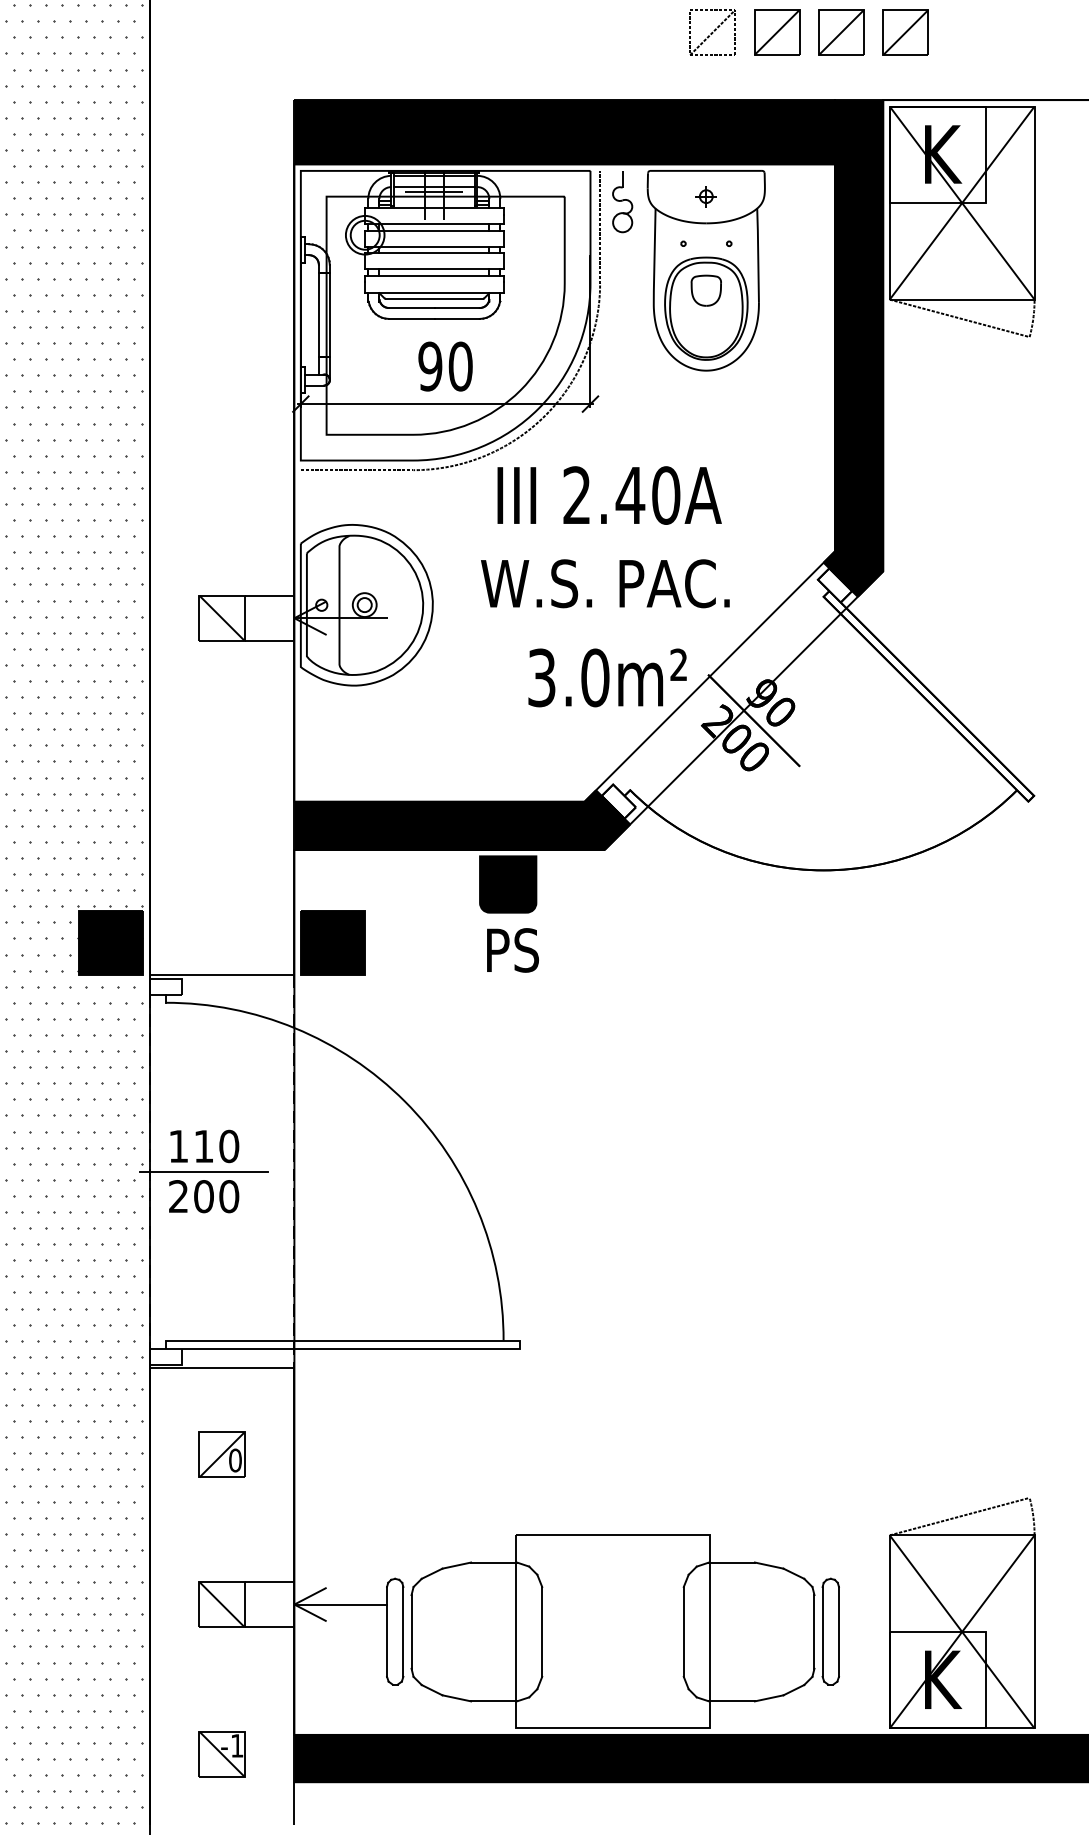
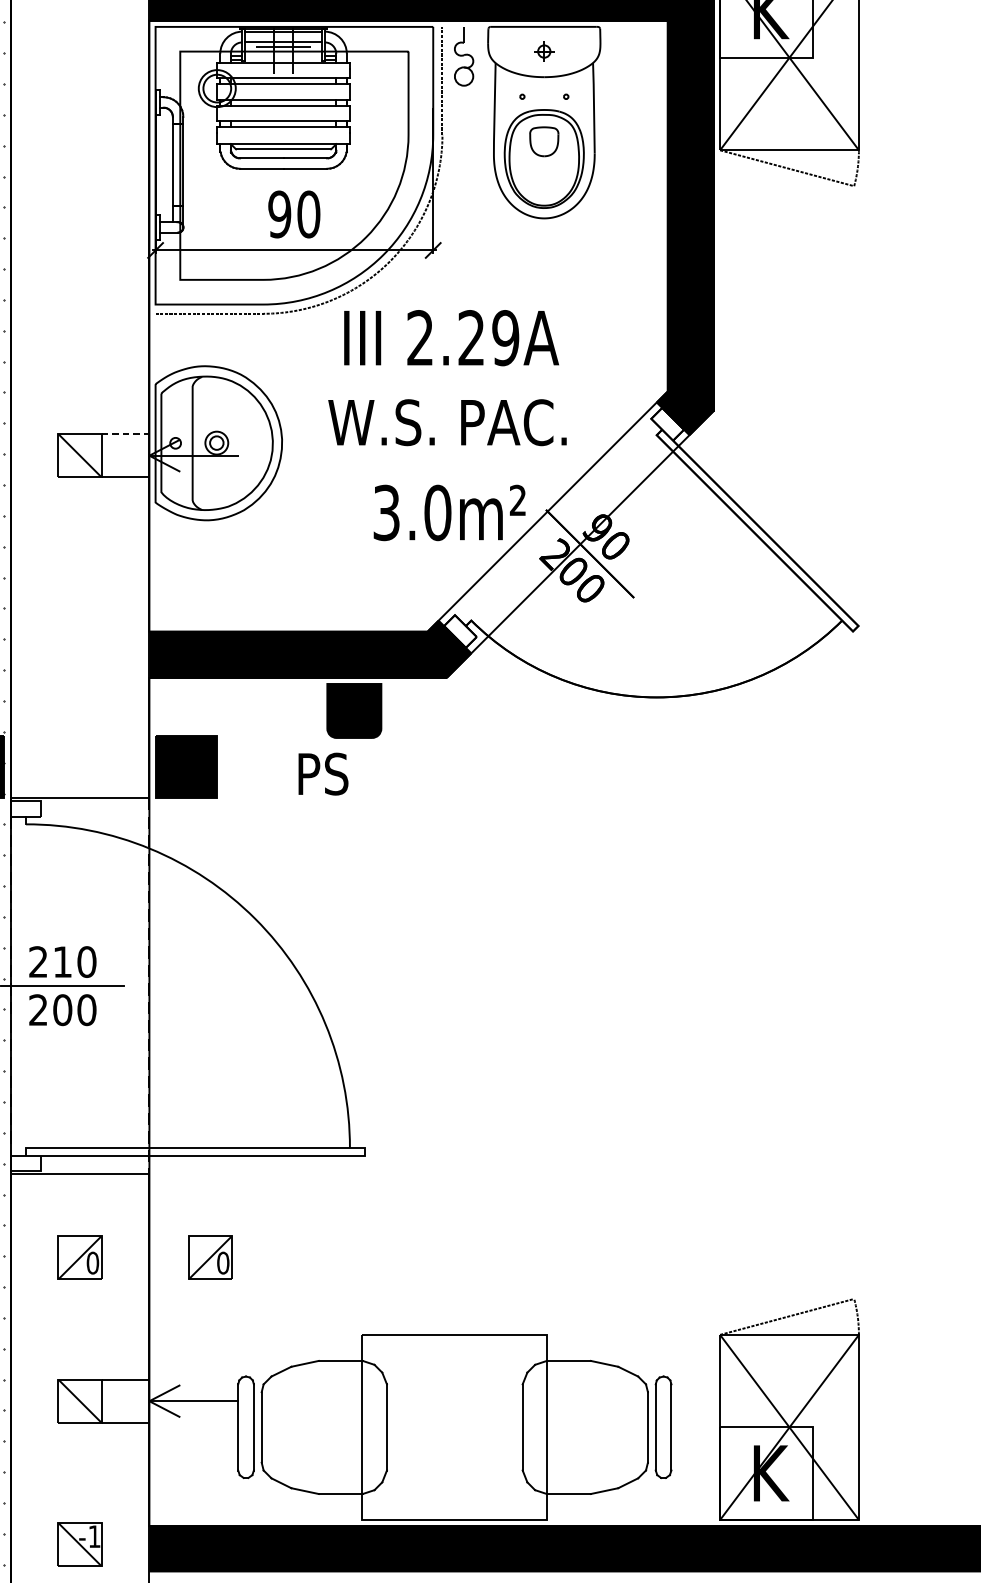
text: (647, 495) -> (487, 338), 2.40A -> 2.29A
line: (269, 595) -> (125, 433), solid -> dashed
text: (512, 950) -> (323, 774), moved
text: (178, 1145) -> (38, 961), 110 -> 210
part: (357, 1454) -> (209, 1257), added

